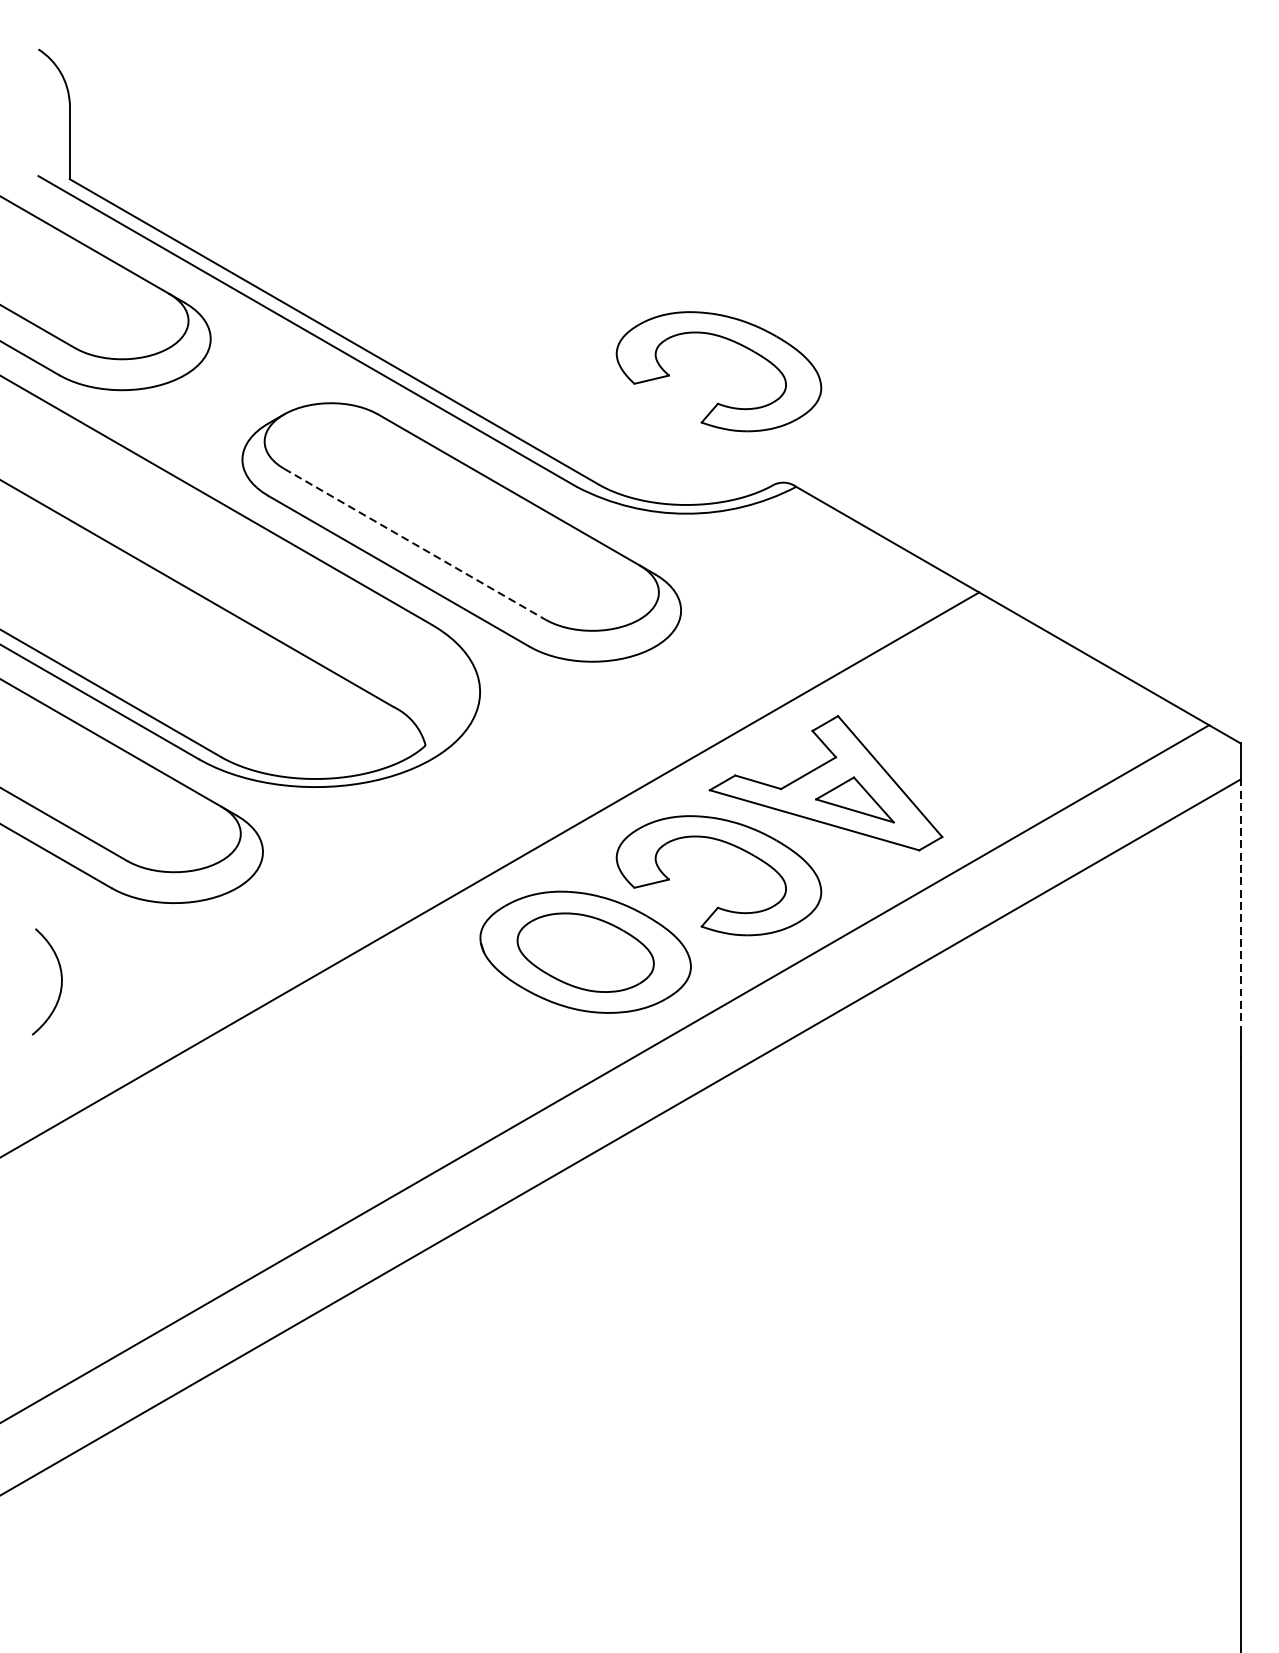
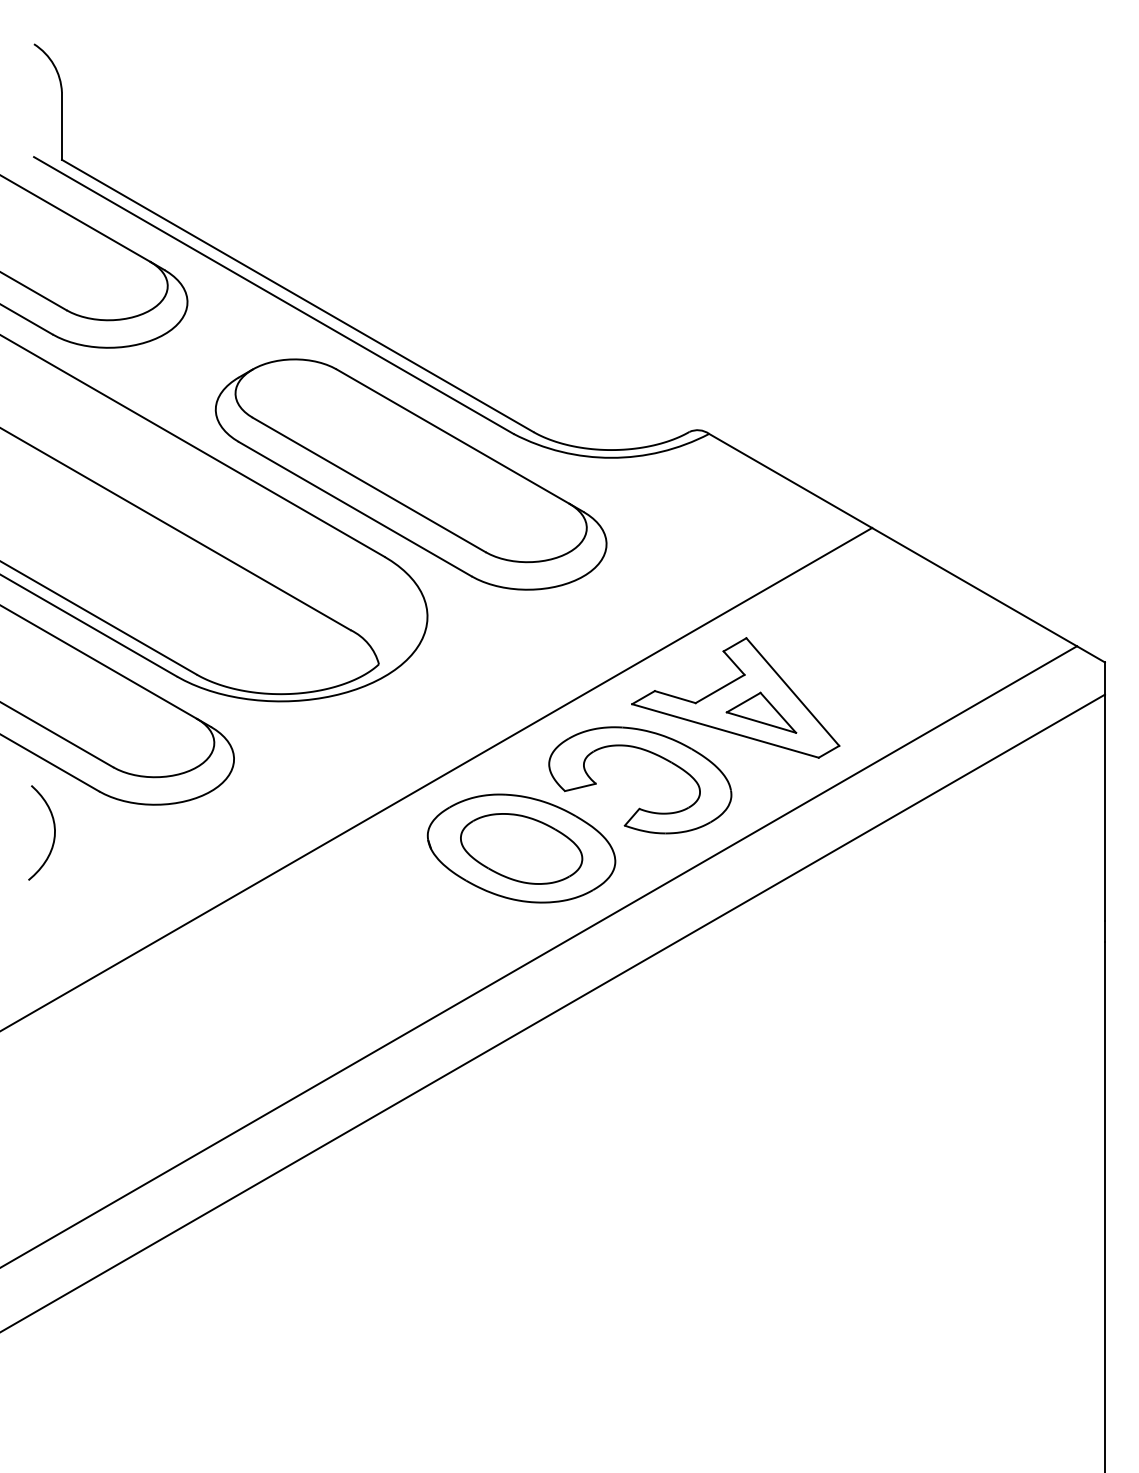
part: (718, 402) -> (639, 358), removed
line: (414, 544) -> (369, 485), dashed -> solid
line: (1240, 906) -> (1104, 807), dashed -> solid
curve: (60, 985) -> (53, 836), moved

